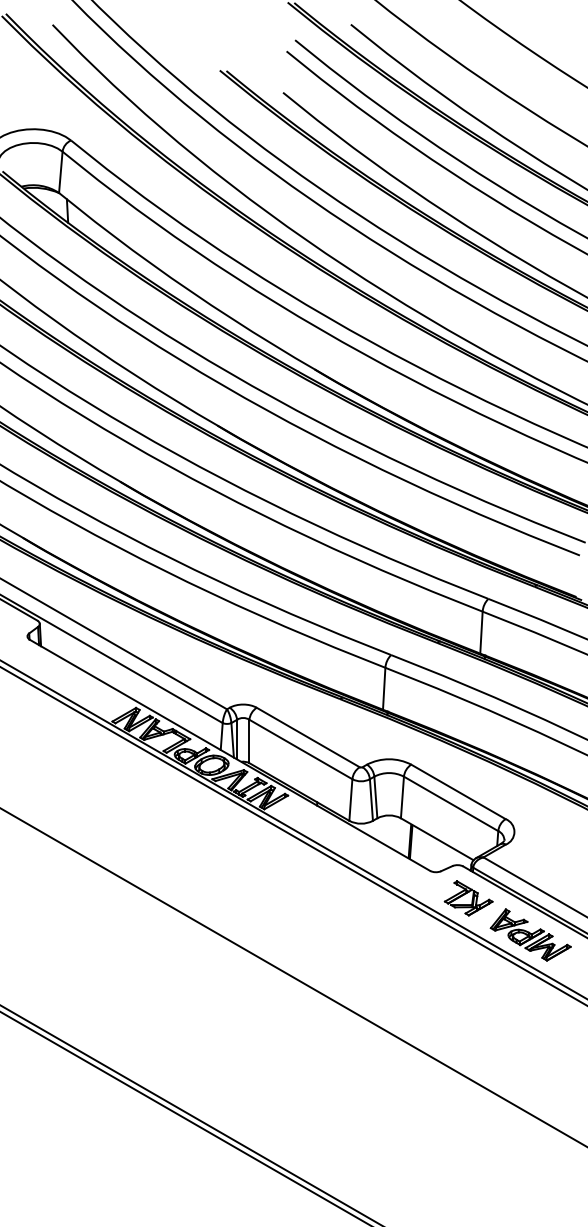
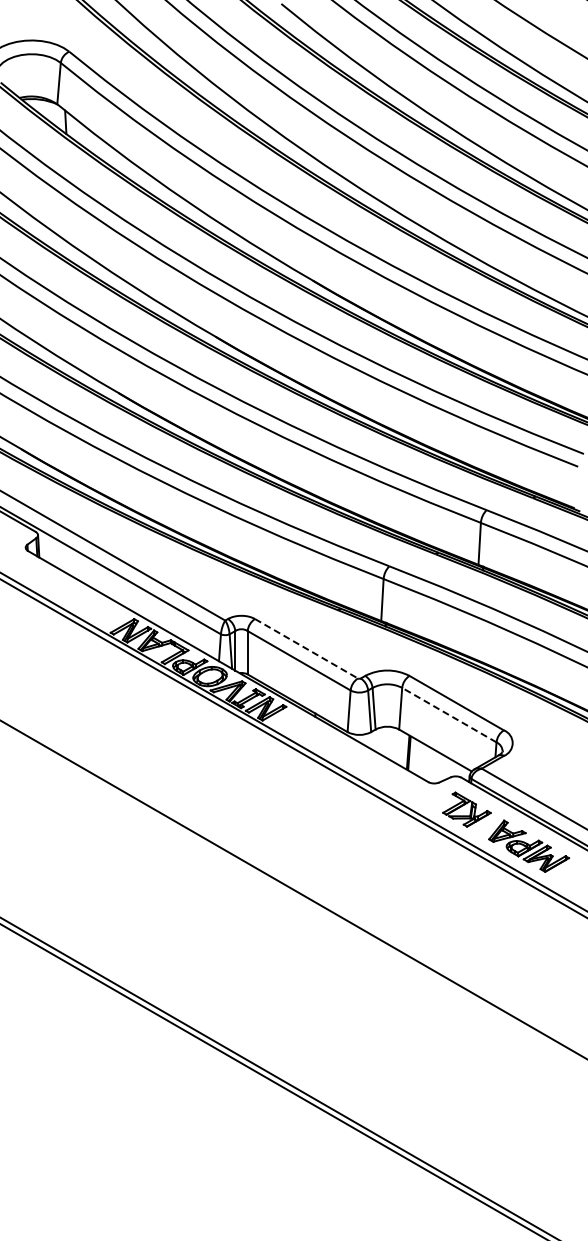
line: (308, 738) -> (306, 649), solid -> dashed
line: (450, 803) -> (448, 714), solid -> dashed

